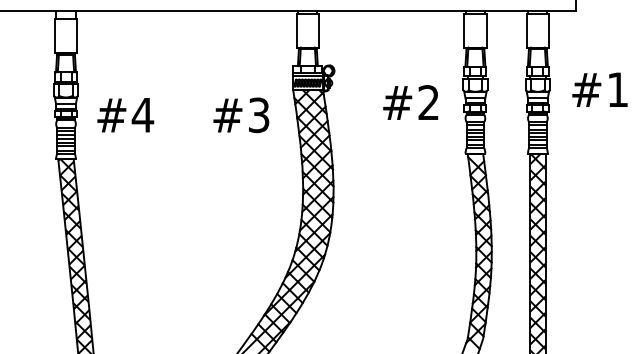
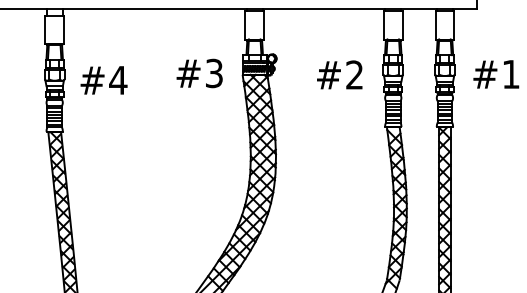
text: (410, 102) -> (339, 74), moved
text: (125, 115) -> (103, 80), moved
text: (241, 115) -> (199, 73), moved

